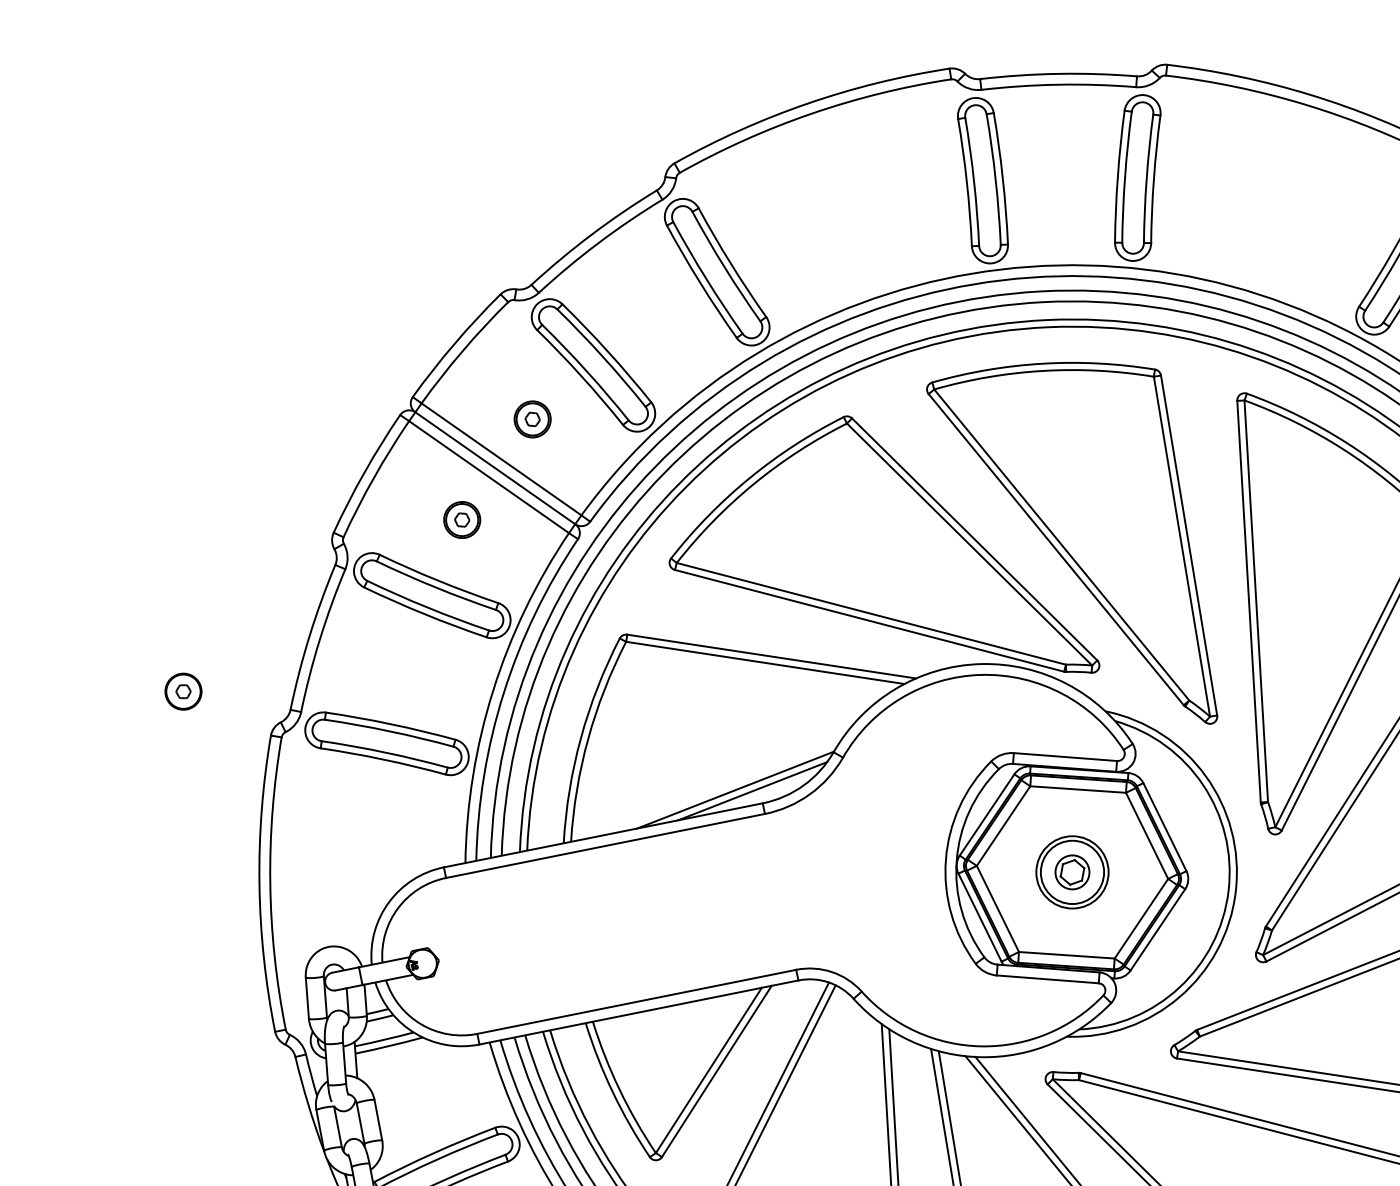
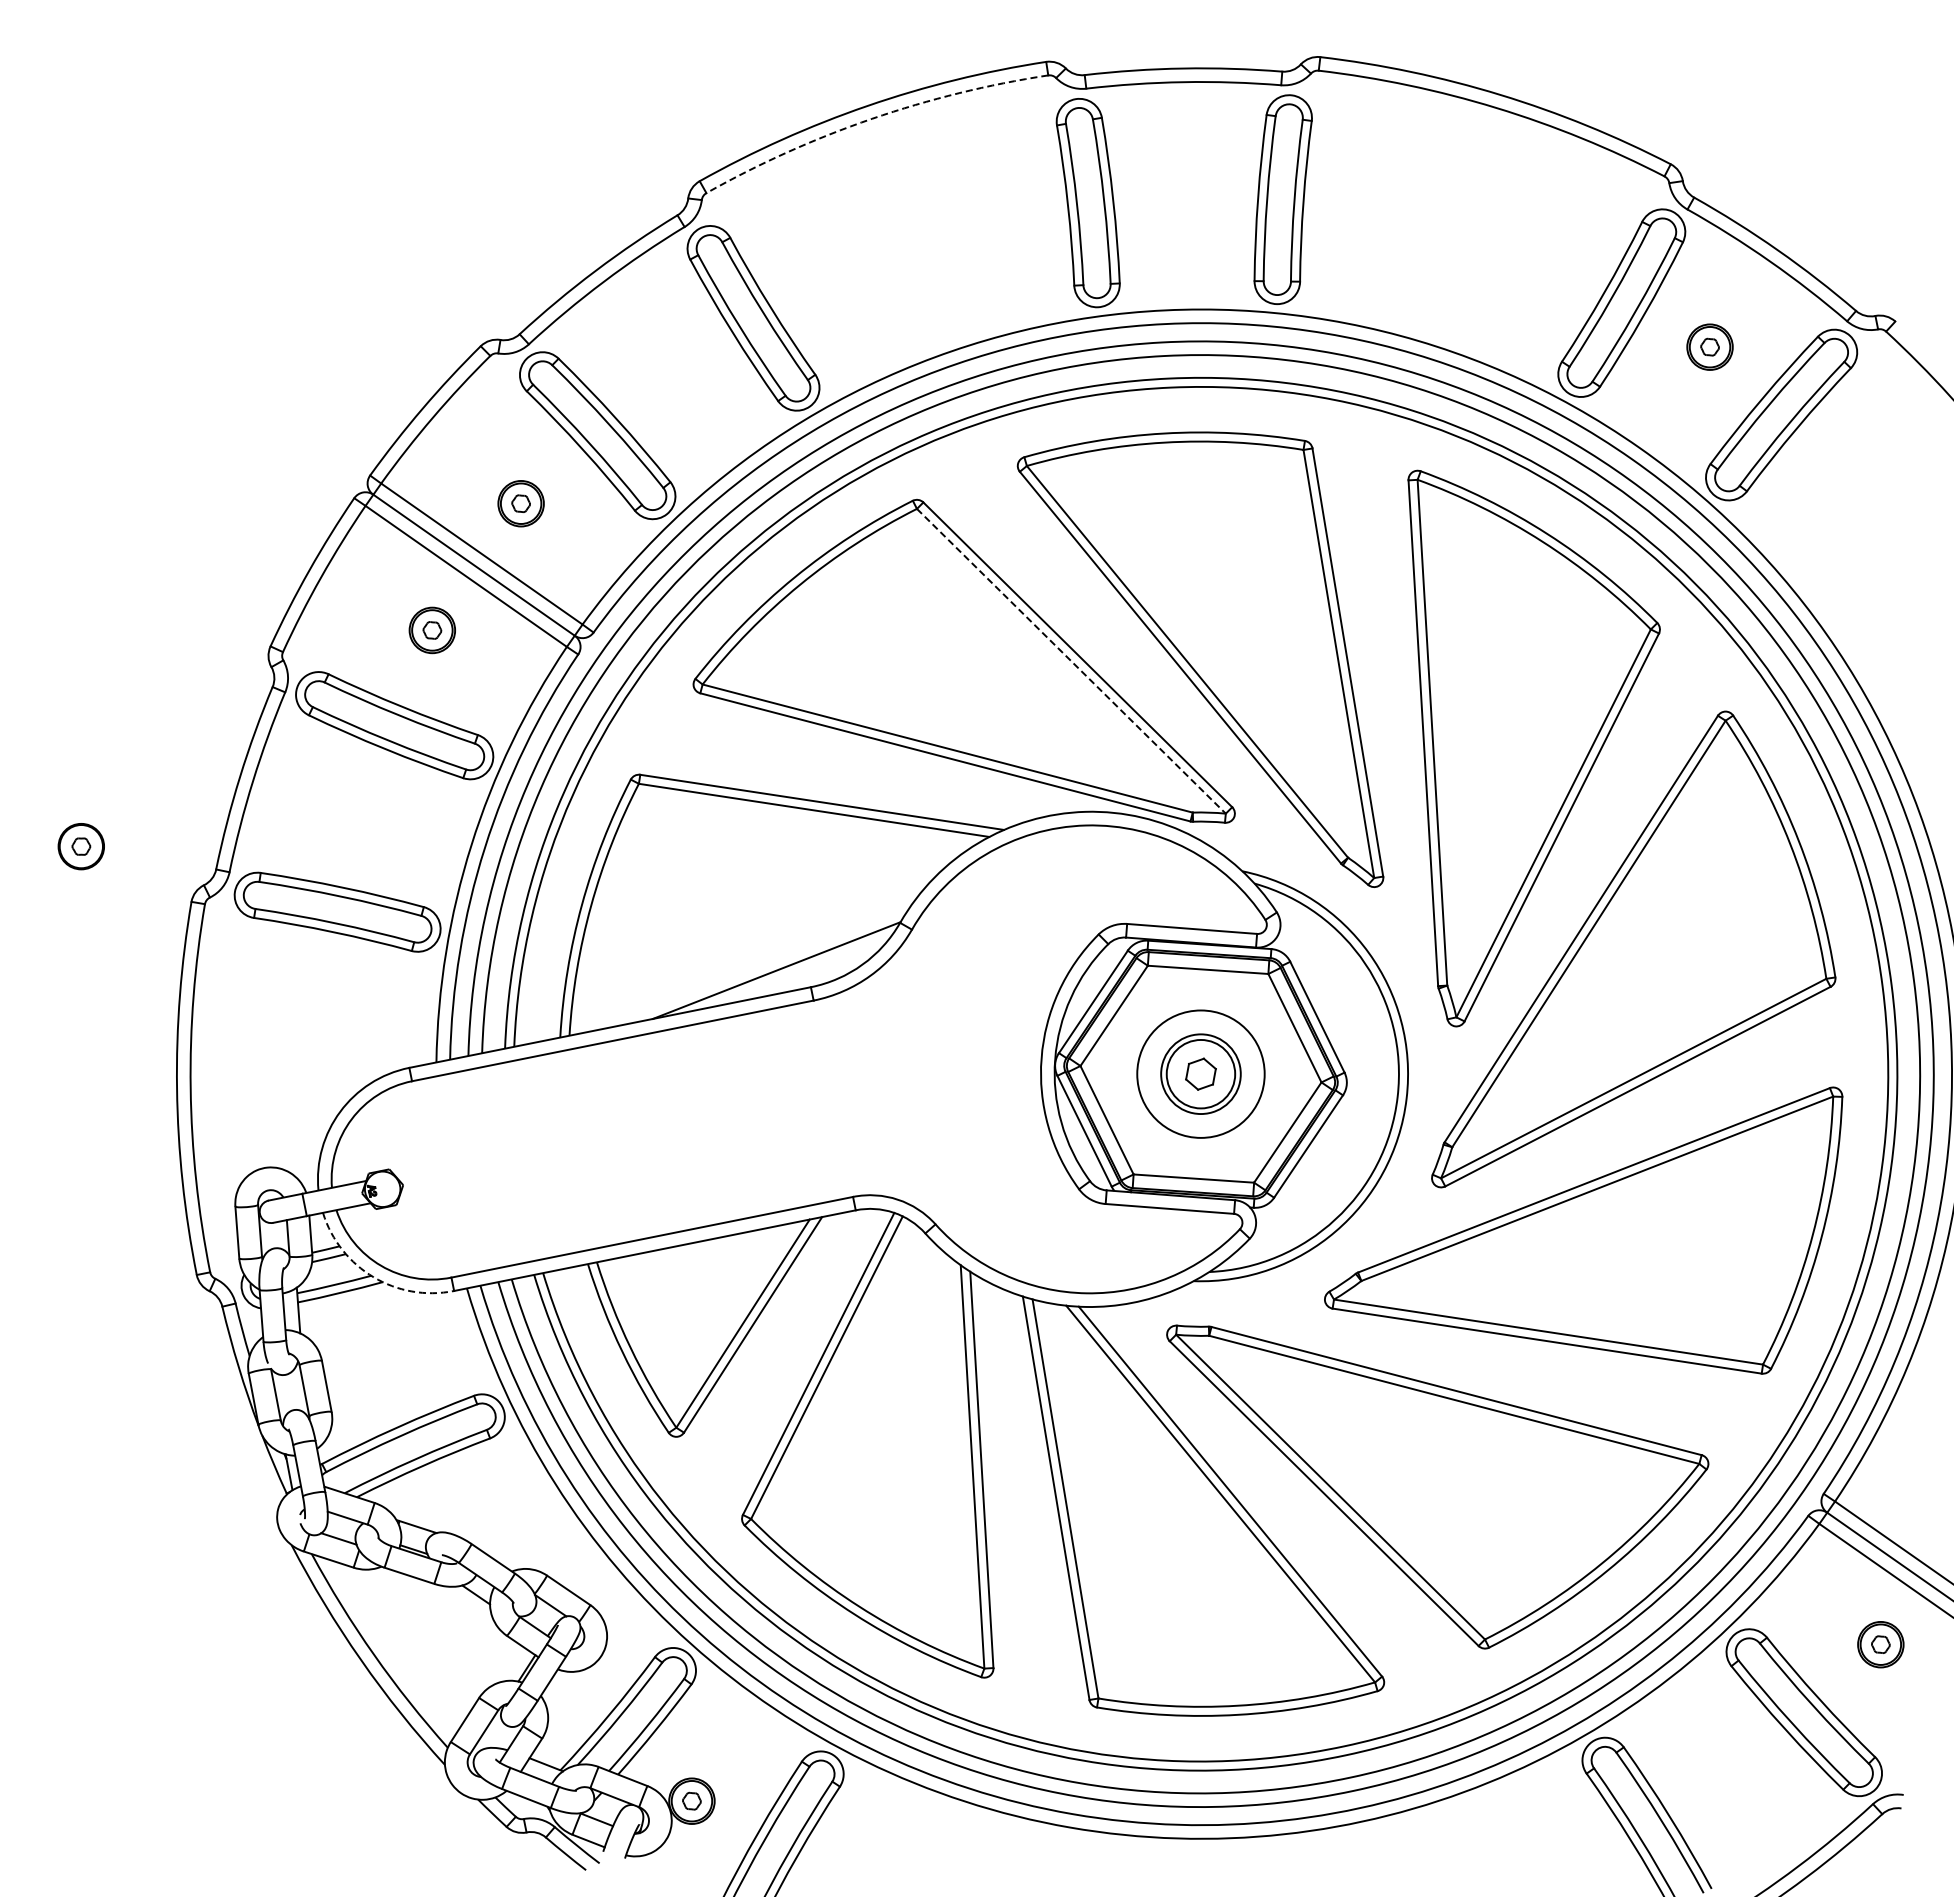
arc: (811, 113) -> (872, 118), solid -> dashed
line: (969, 544) -> (1071, 661), solid -> dashed
line: (752, 790) -> (798, 971), removed
circle: (1072, 871) -> (1200, 1073), size x1.4
circle: (1072, 871) -> (1200, 1073), size x1.6
arc: (415, 1033) -> (373, 1277), solid -> dashed

